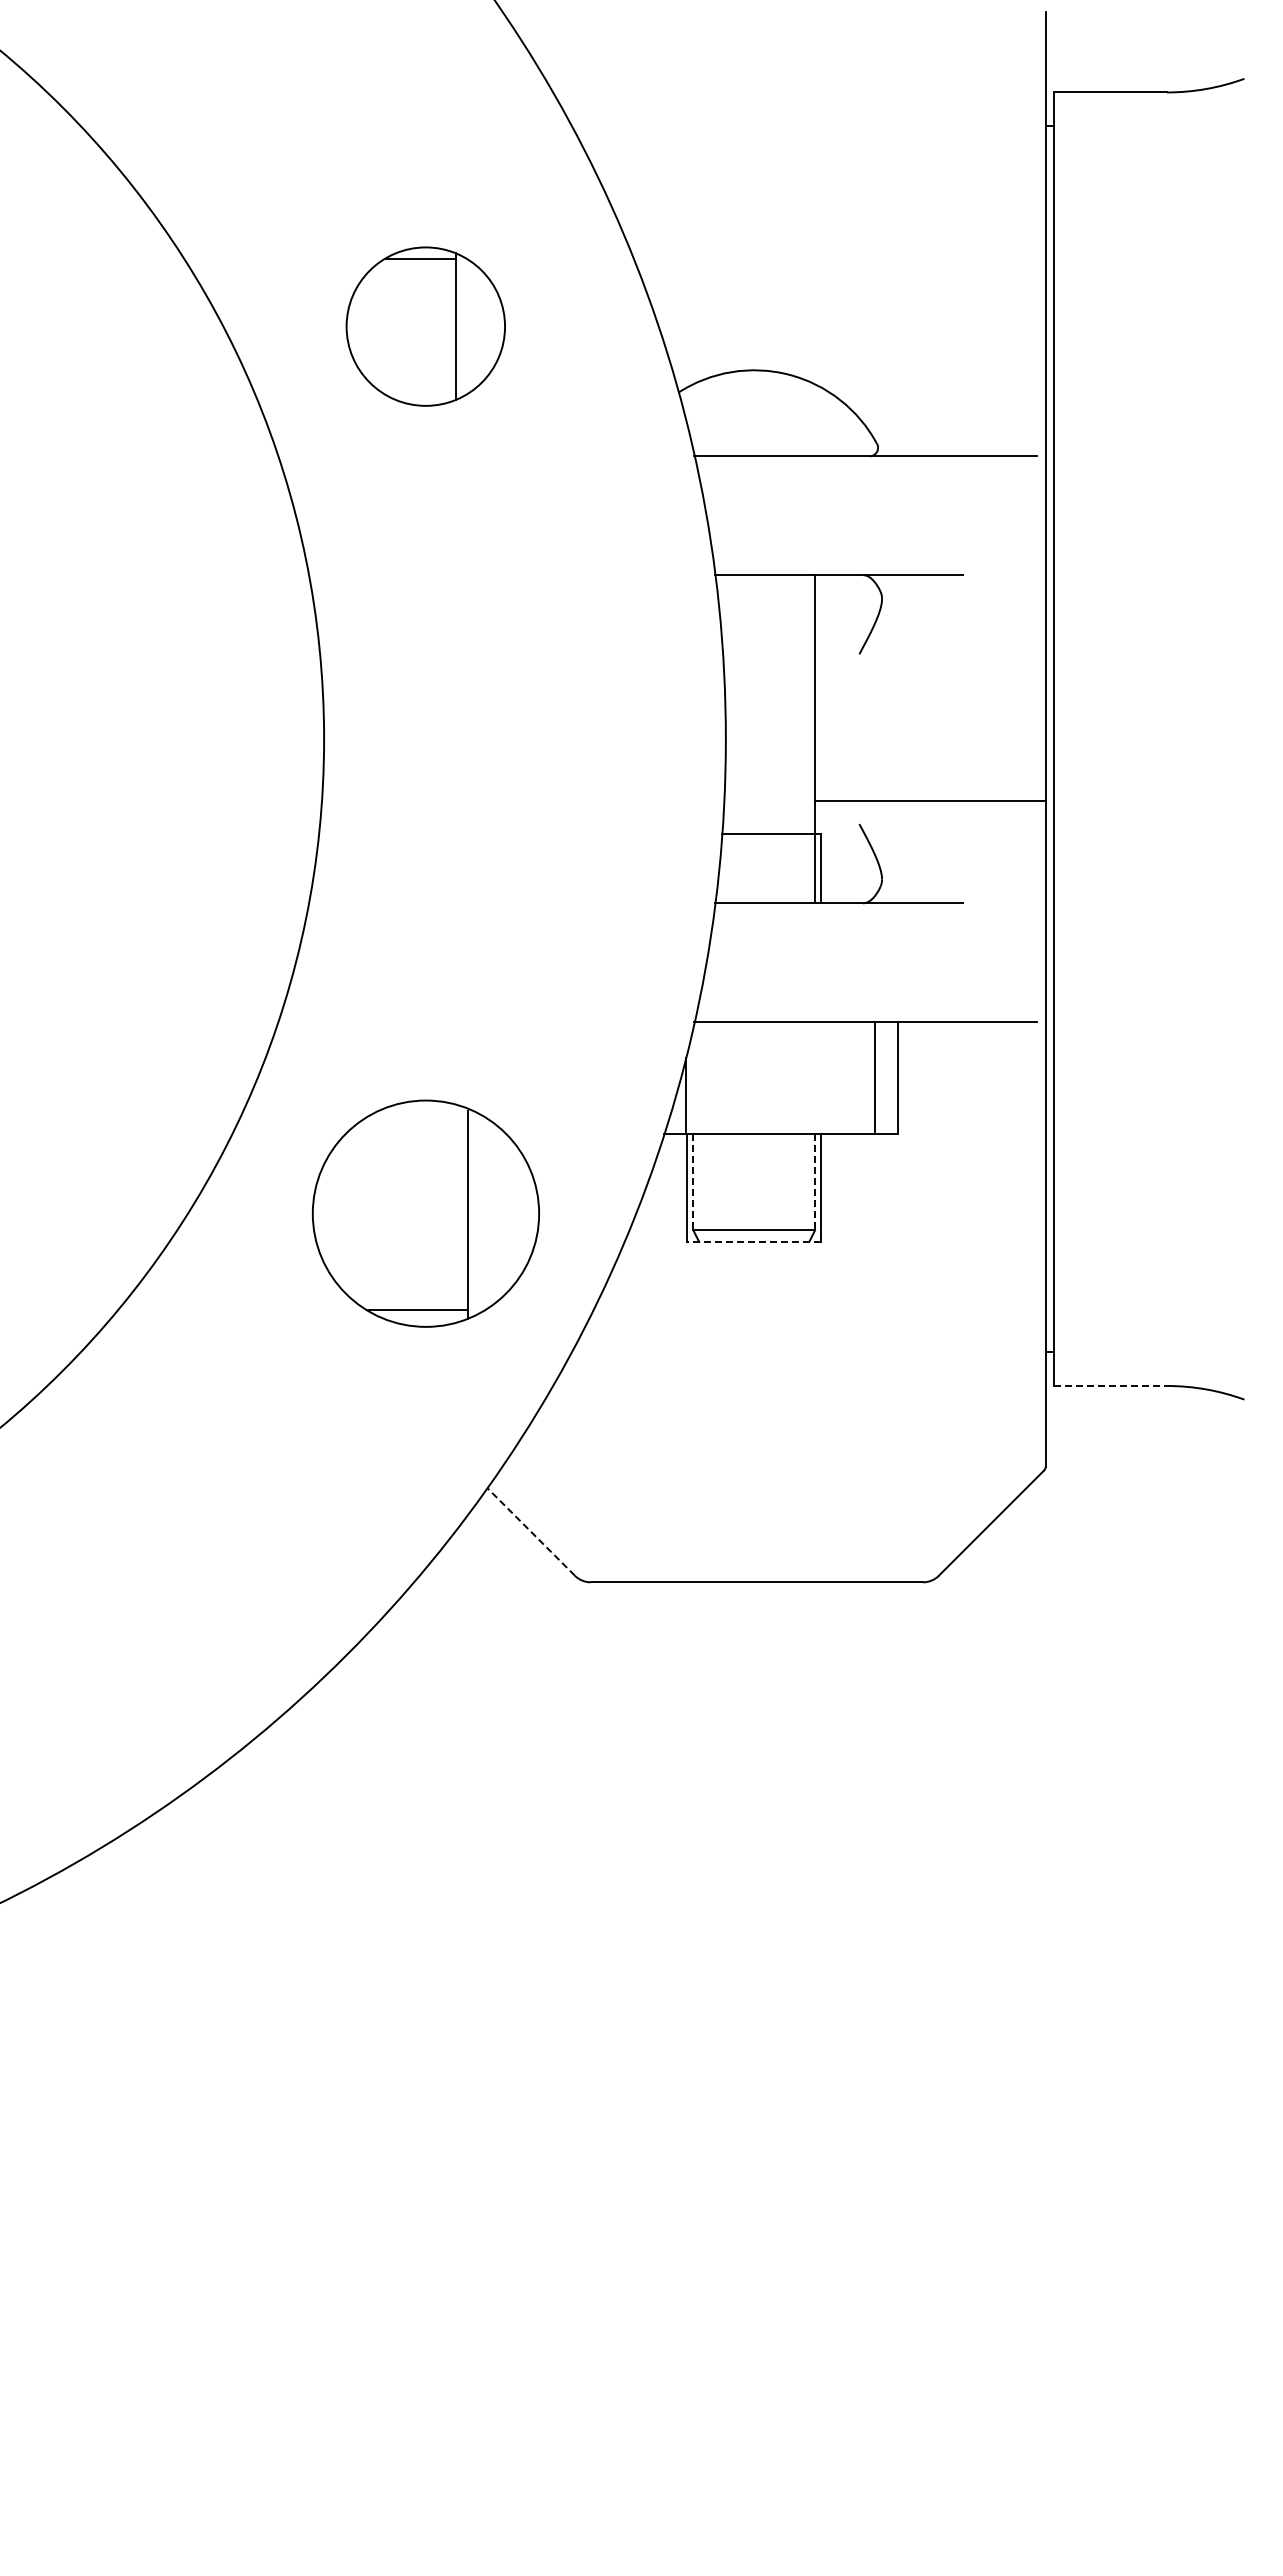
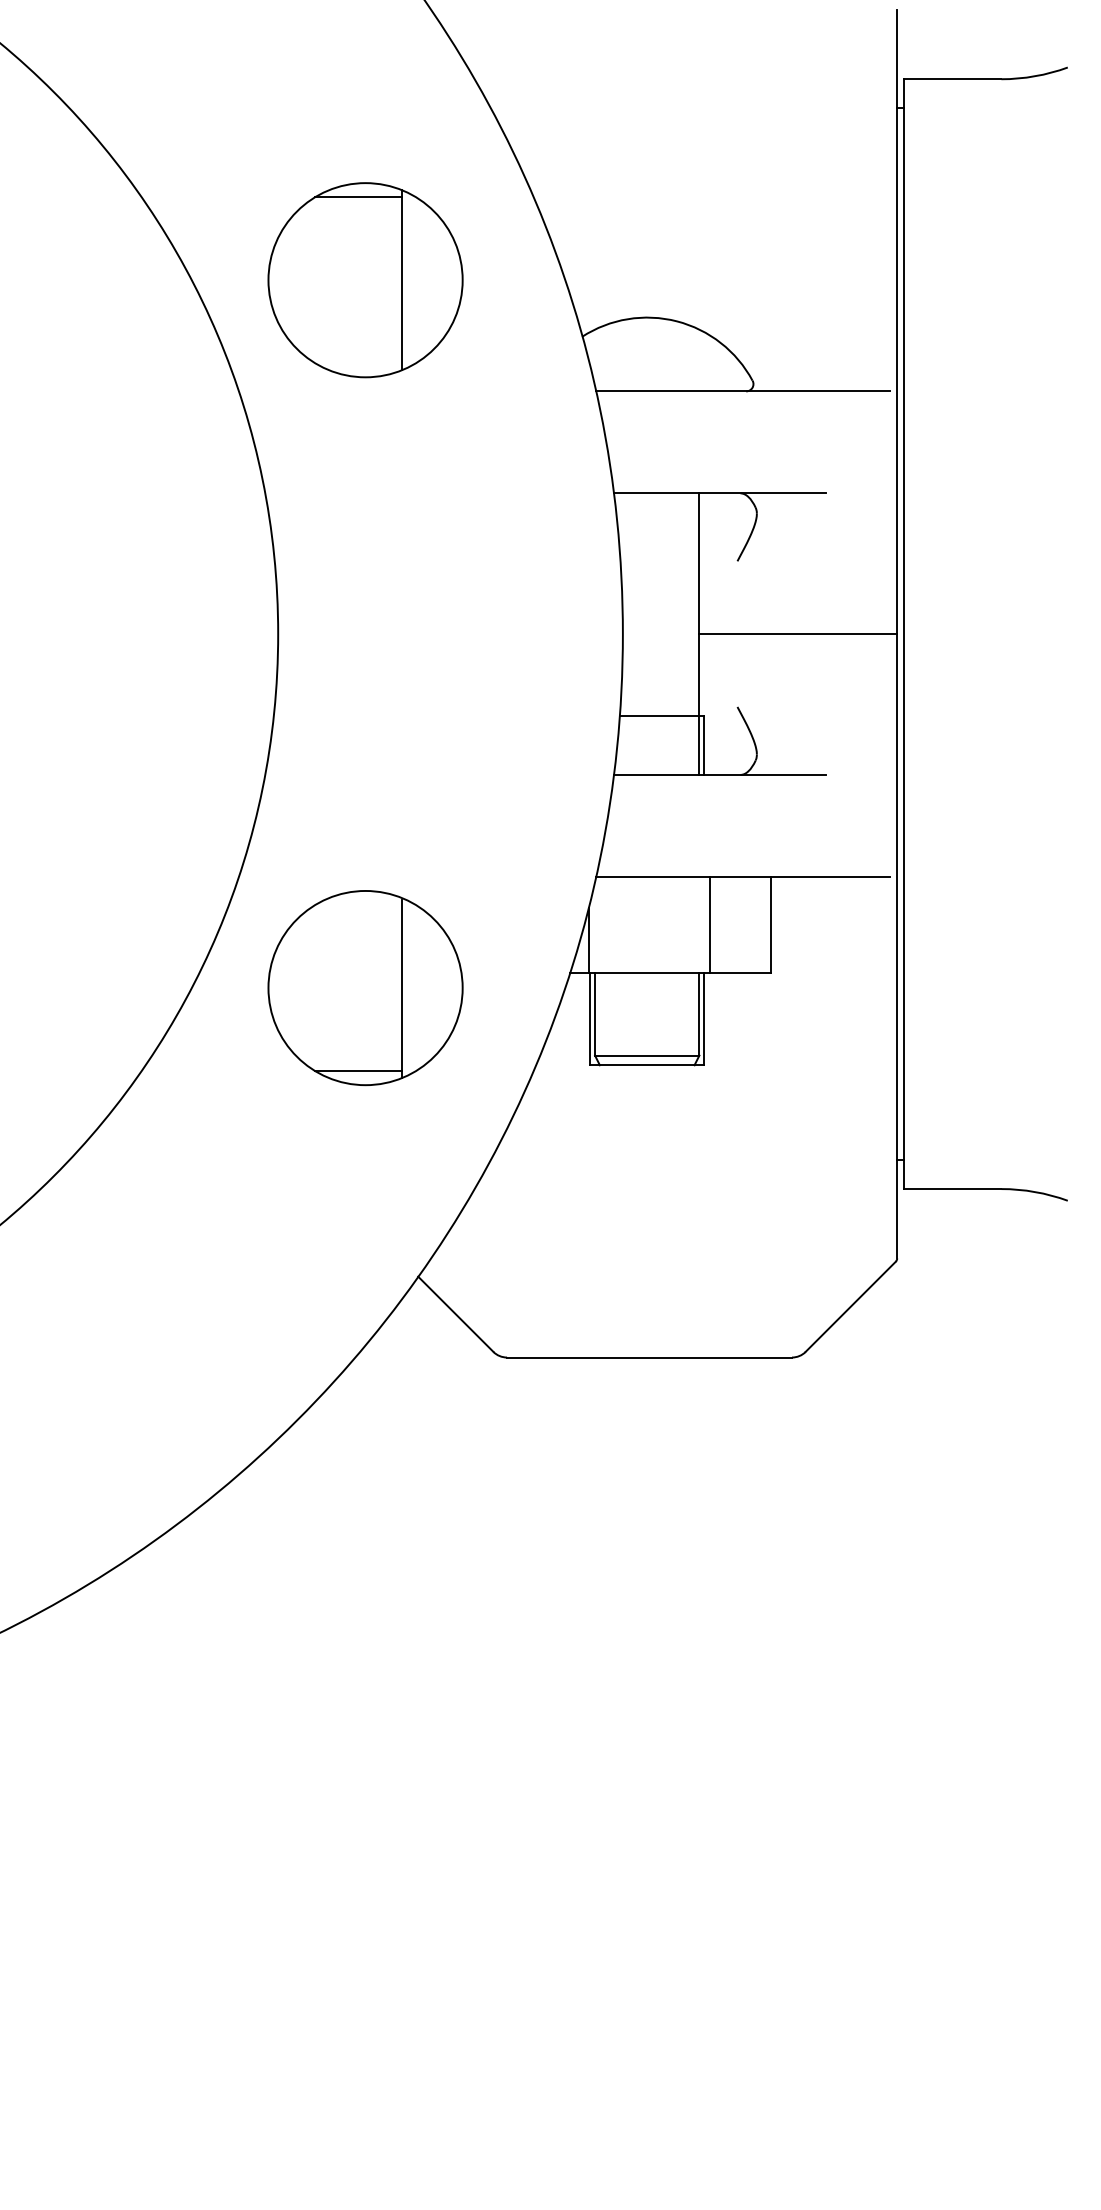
part: (425, 326) -> (365, 280), size x1.43
line: (930, 801) -> (798, 634), moved
line: (875, 1077) -> (710, 924), moved
line: (693, 1182) -> (595, 1014), dashed -> solid
line: (815, 1182) -> (699, 1014), dashed -> solid
part: (425, 1213) -> (365, 987), moved
line: (754, 1241) -> (647, 1065), dashed -> solid
line: (1111, 1385) -> (953, 1188), dashed -> solid
line: (531, 1531) -> (456, 1313), dashed -> solid

